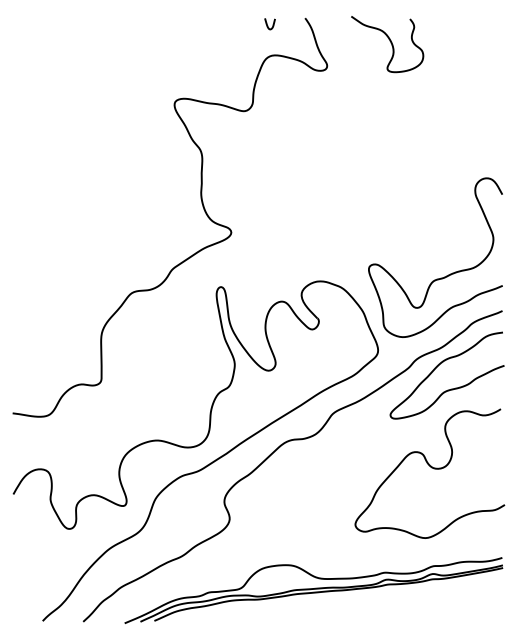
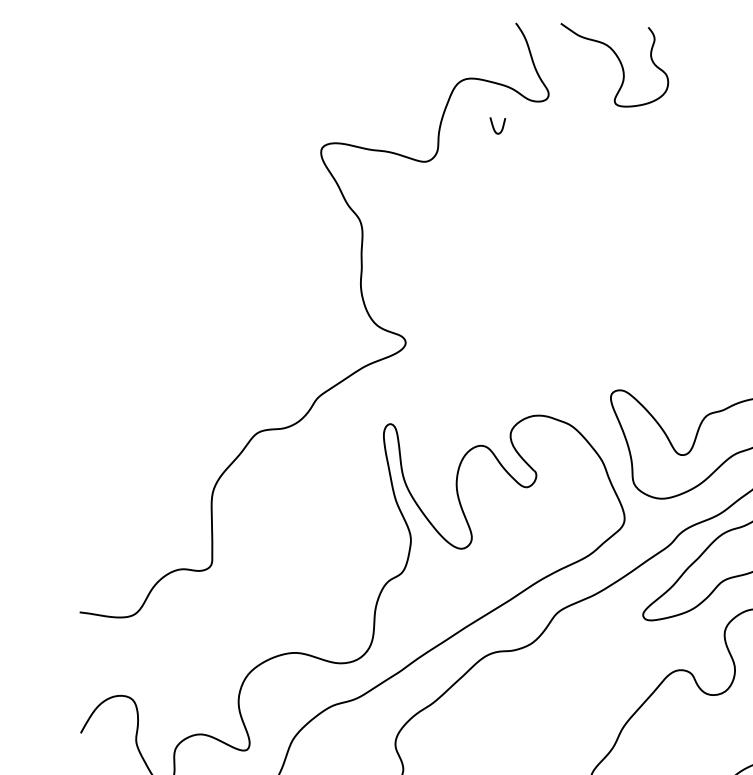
curve: (268, 25) -> (495, 127), moved
curve: (390, 43) -> (619, 63), moved

